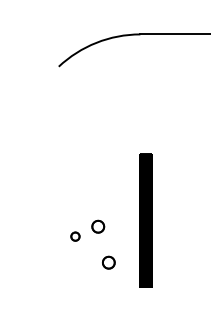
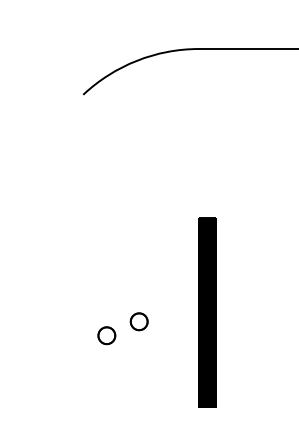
part: (75, 236) -> (106, 335), size x1.43
part: (108, 262) -> (153, 372), removed

